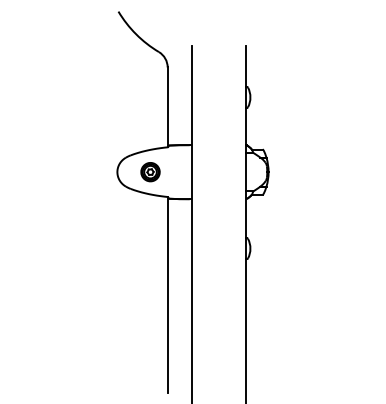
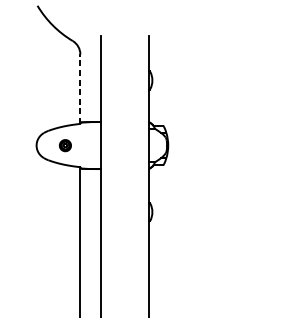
line: (167, 107) -> (80, 89), solid -> dashed
part: (150, 172) -> (65, 145), size x0.7

